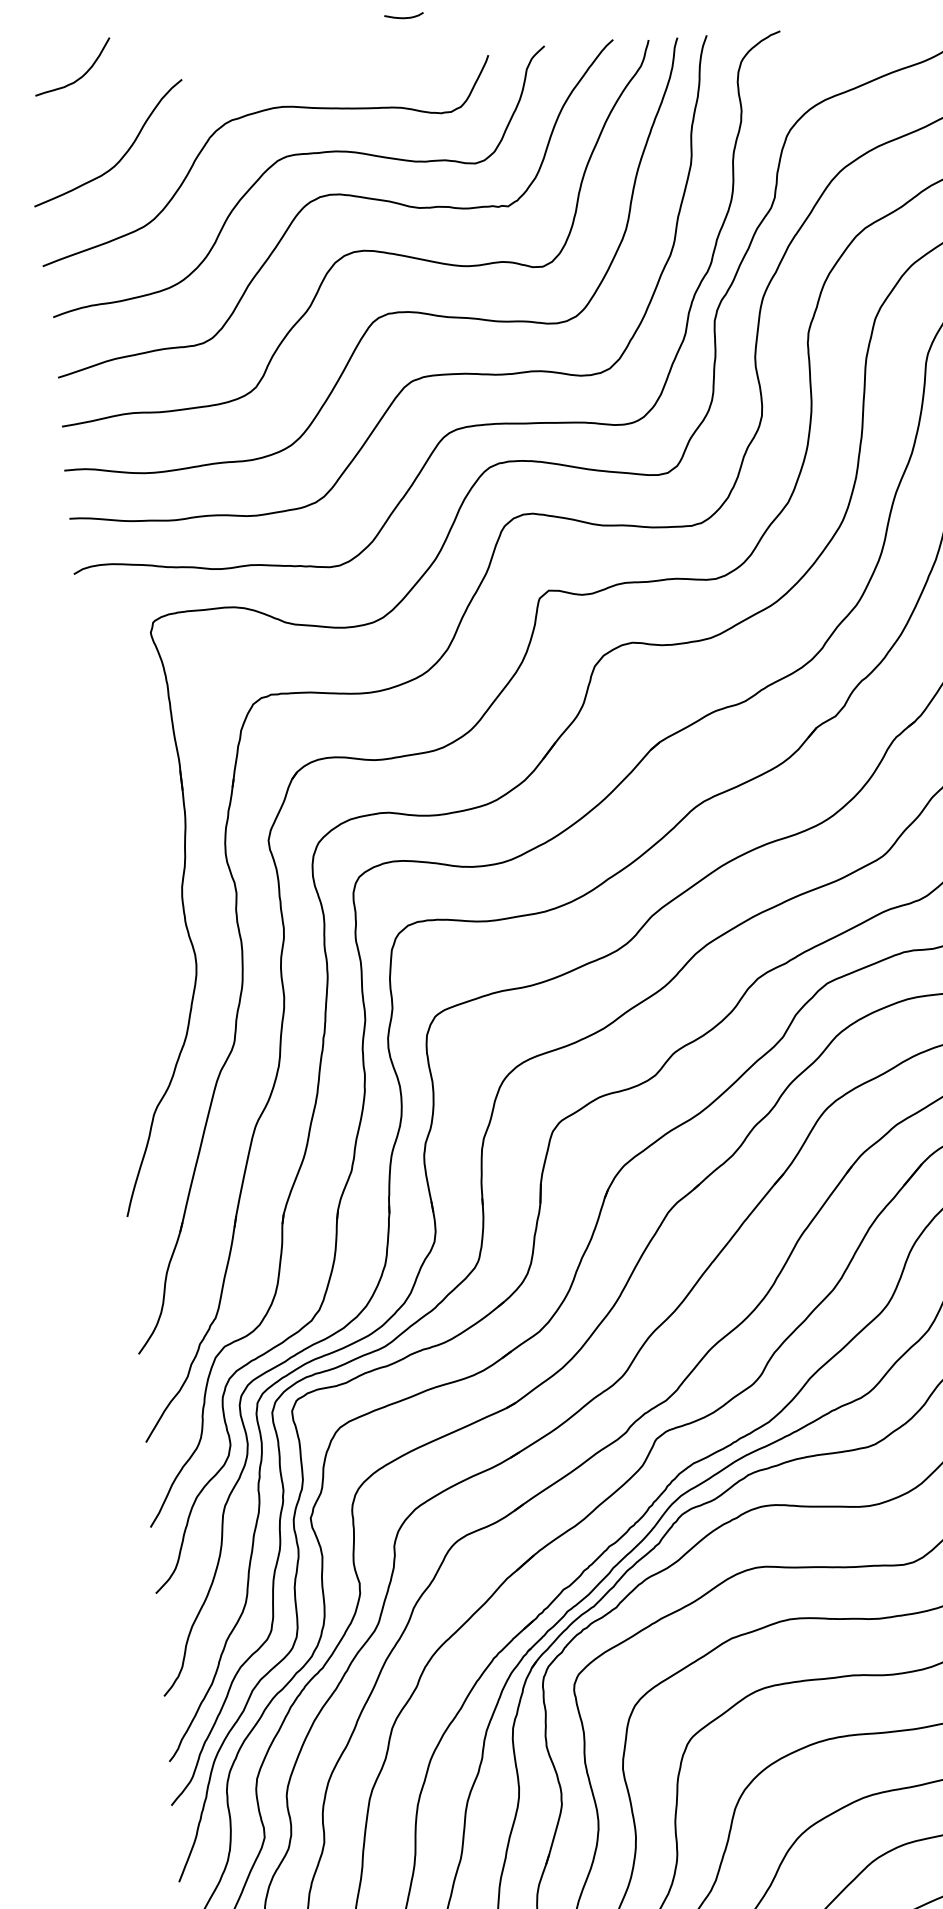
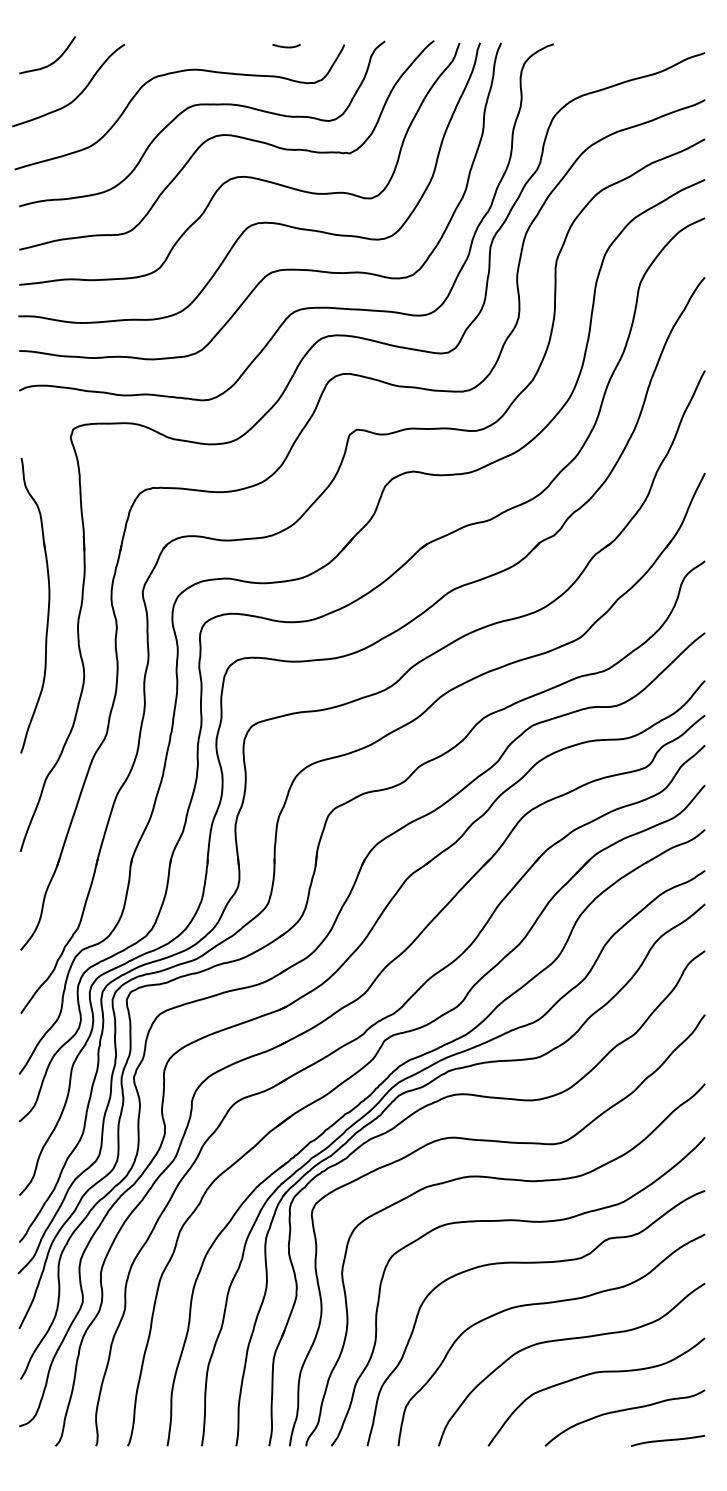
curve: (404, 16) -> (286, 46), moved
curve: (81, 75) -> (53, 61), moved
part: (137, 876) -> (47, 609), added

